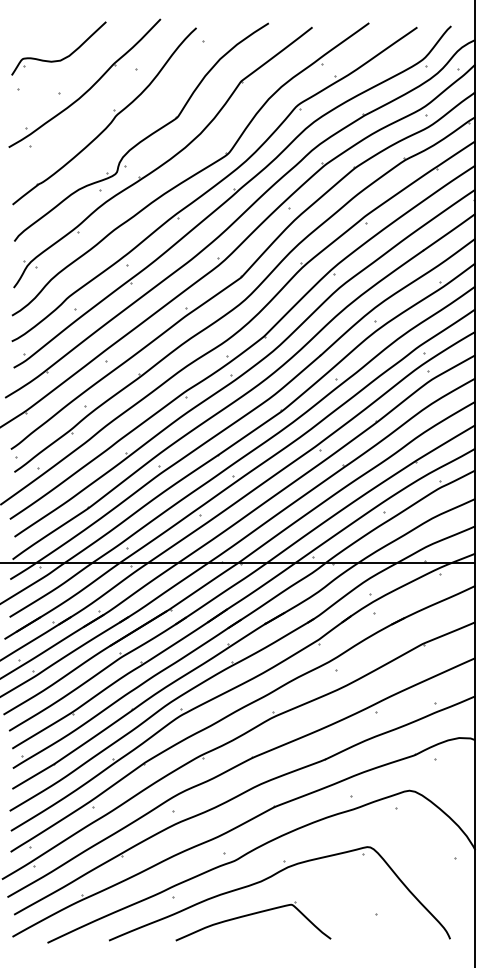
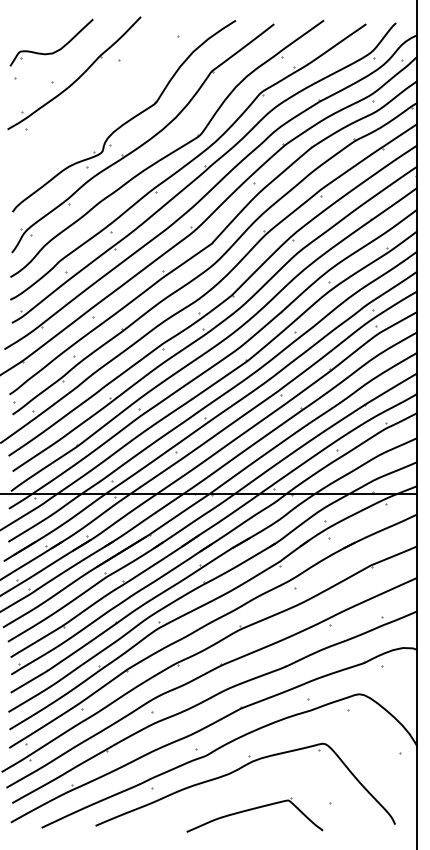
part: (110, 121) -> (96, 106), removed
part: (251, 915) -> (253, 809), moved

